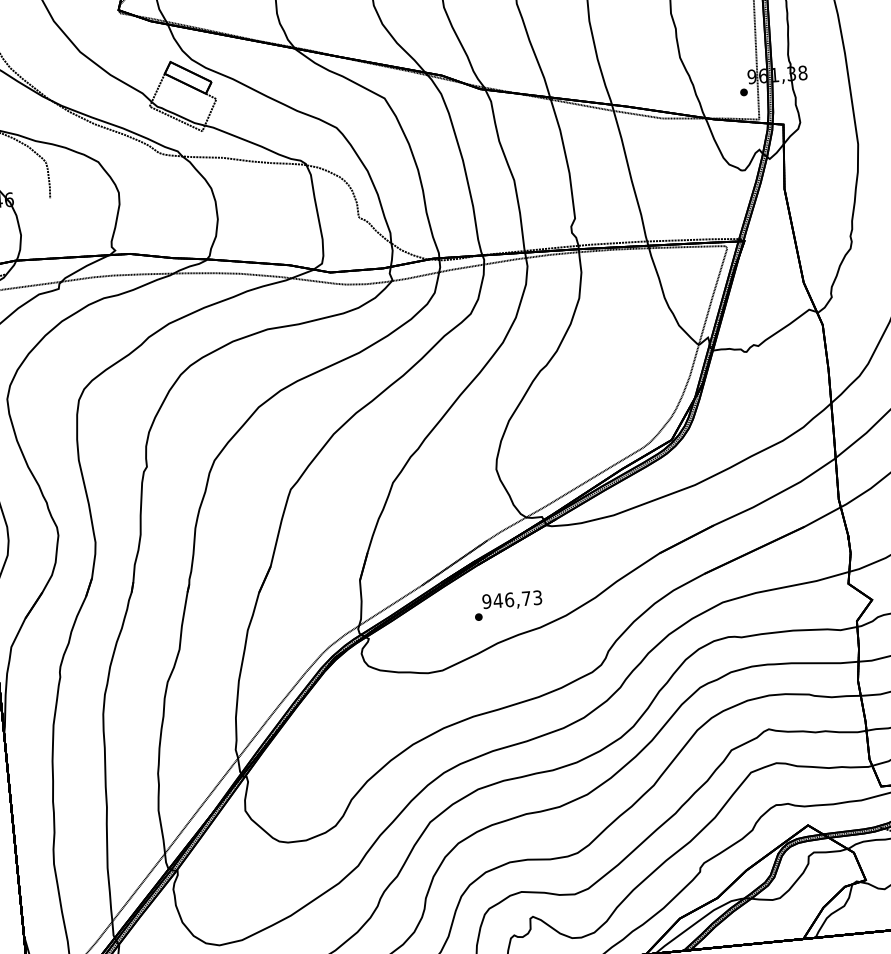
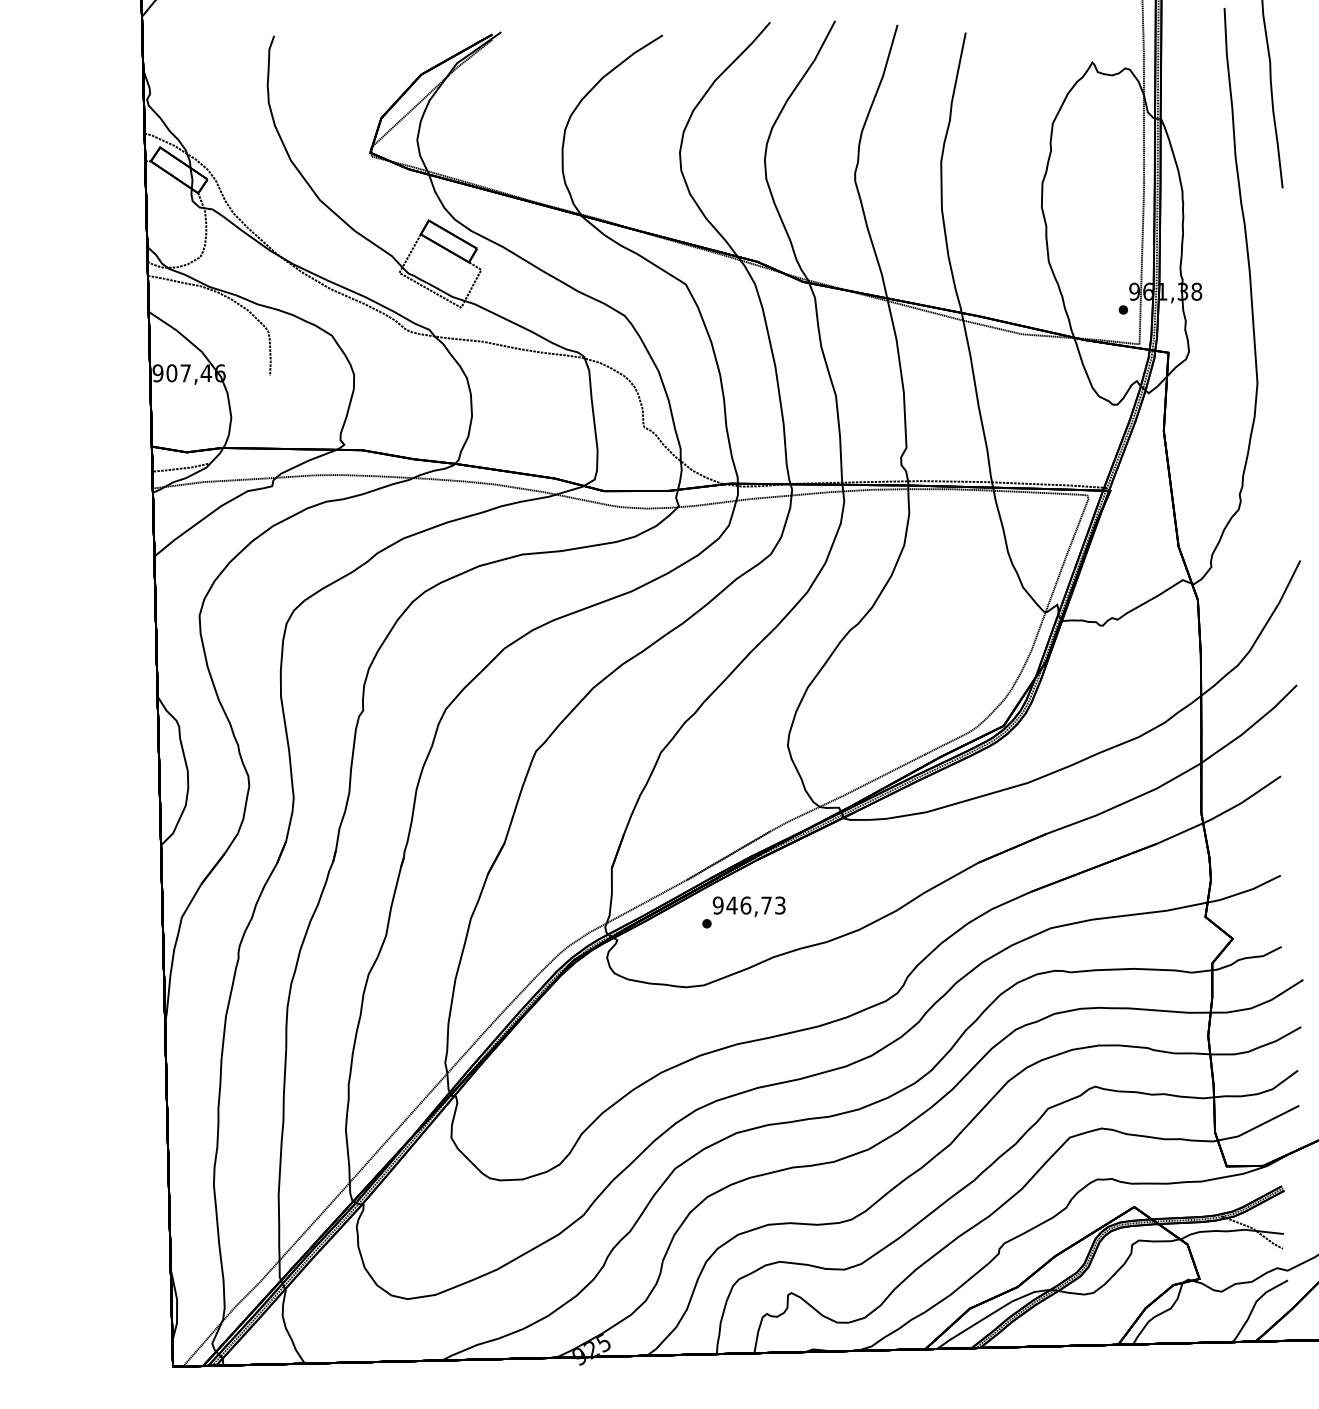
text: (507, 605) -> (743, 912), moved

